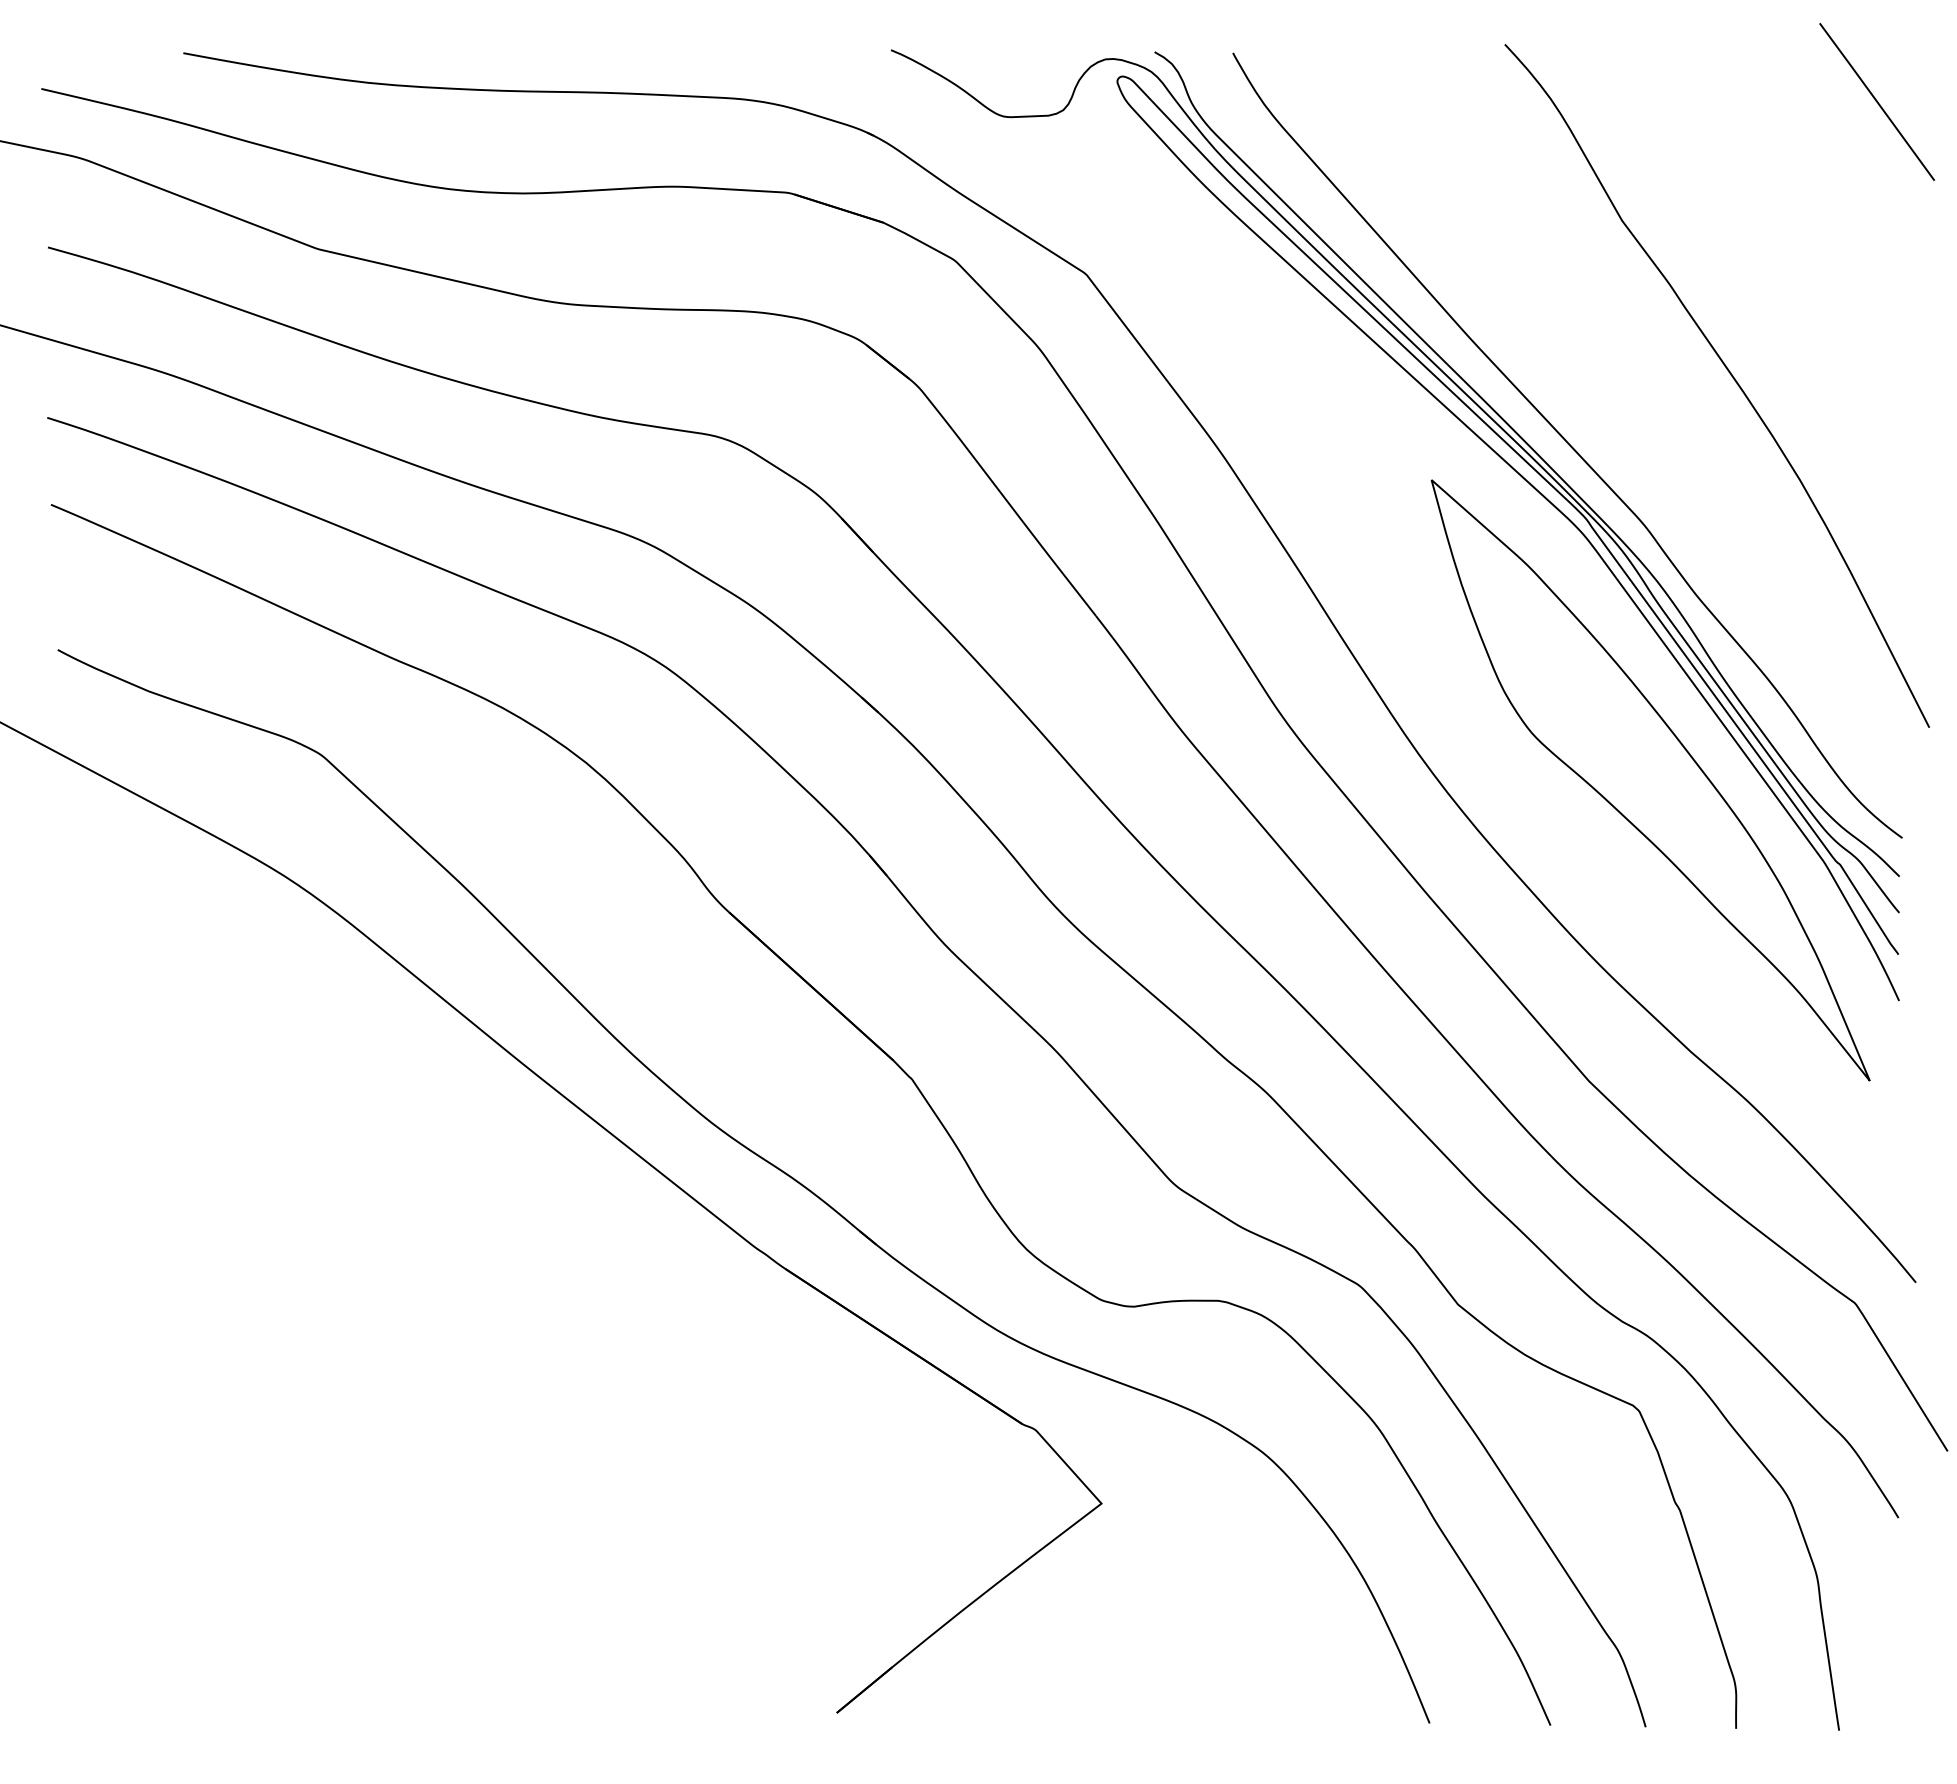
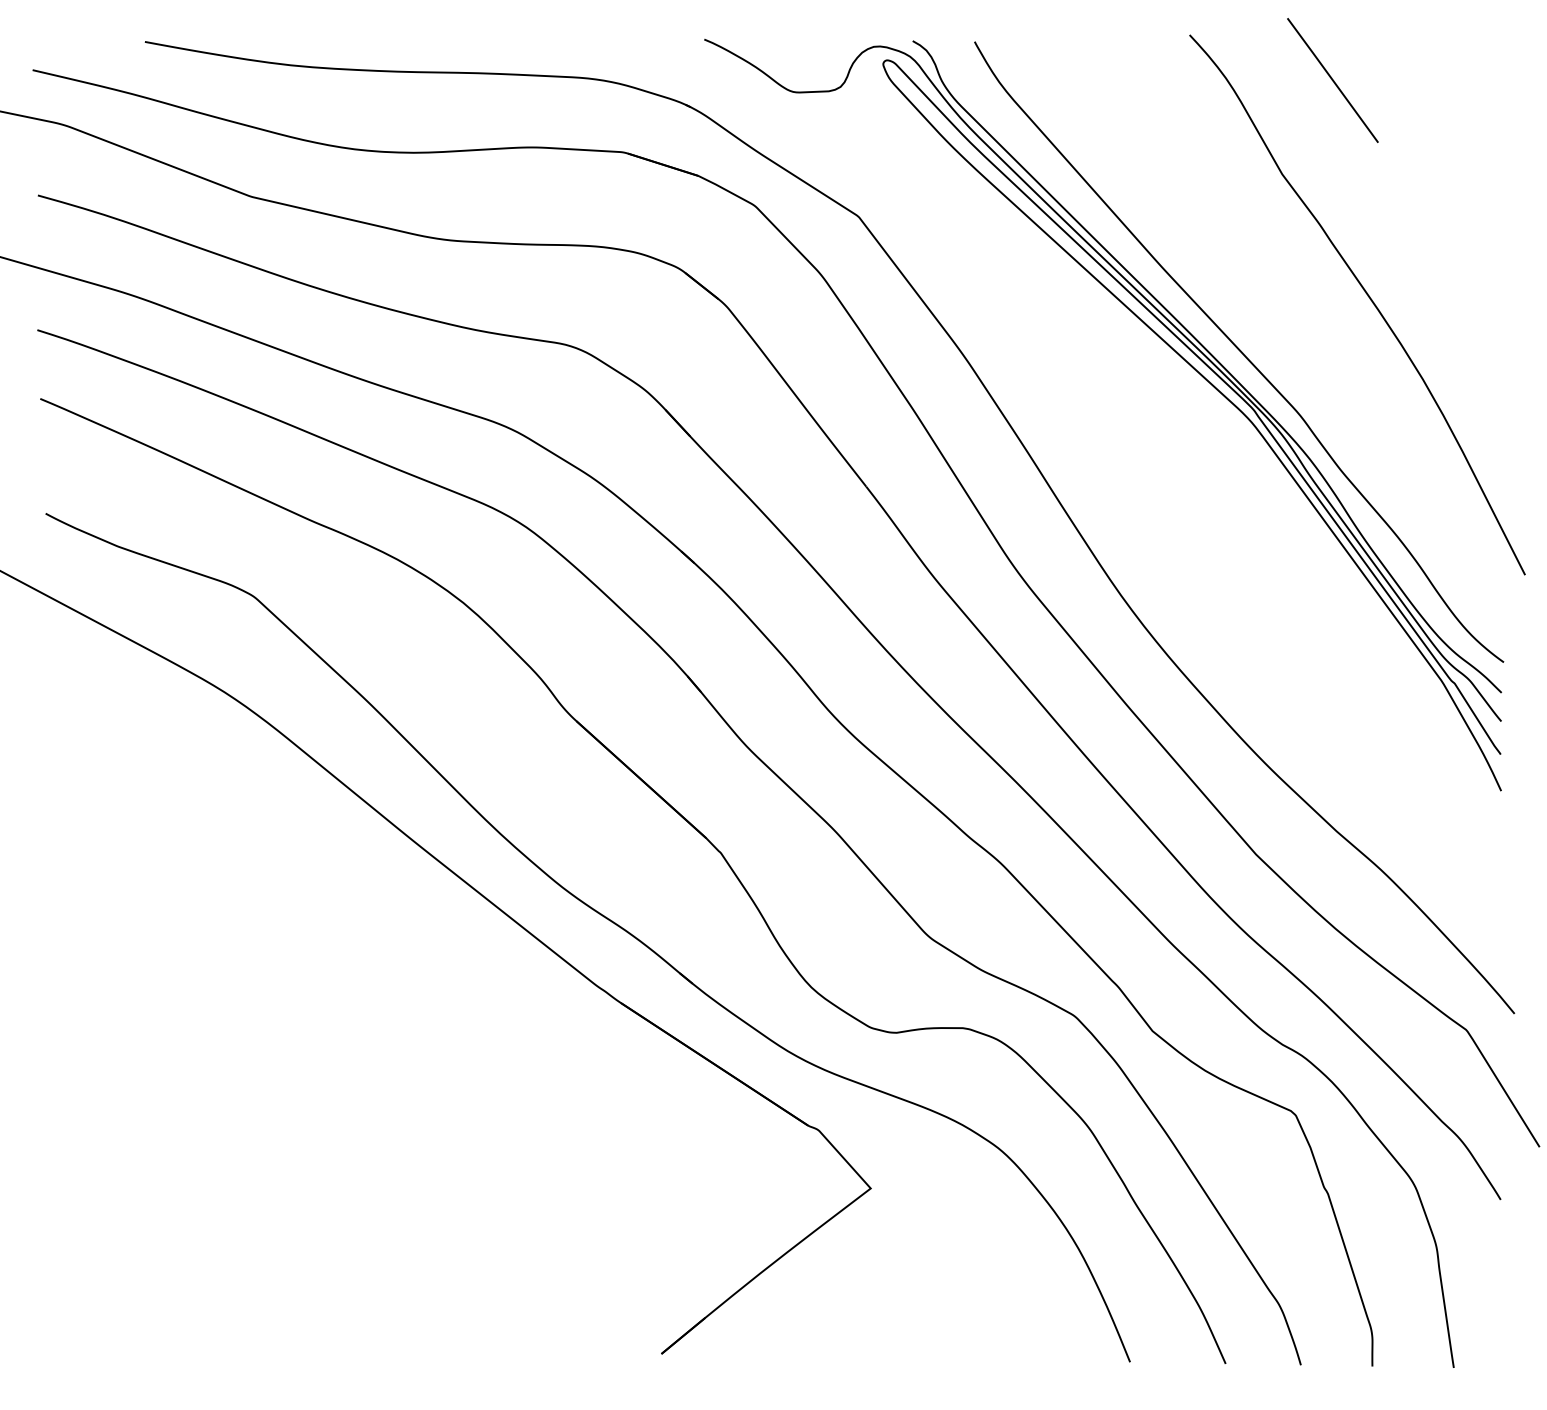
line: (1876, 101) -> (1332, 80), moved
part: (1650, 780) -> (1304, 616), removed

